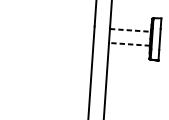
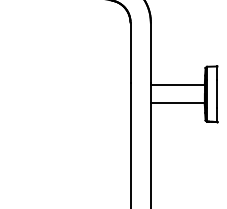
line: (130, 30) -> (178, 84), dashed -> solid
line: (129, 44) -> (177, 103), dashed -> solid

